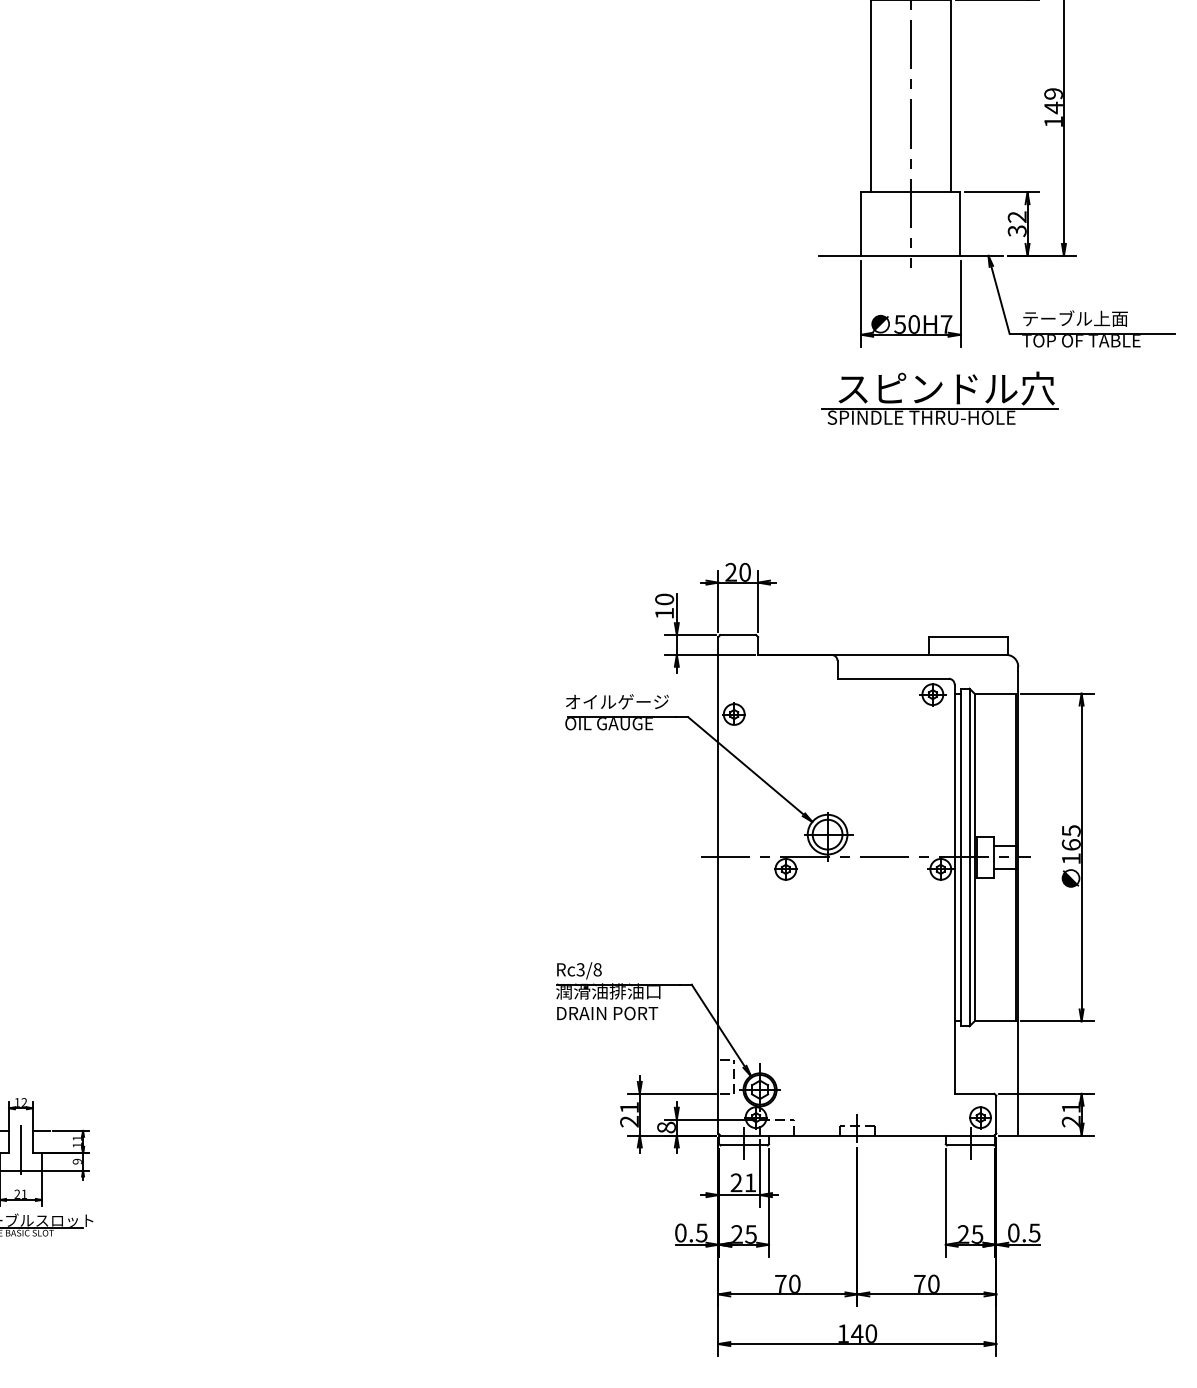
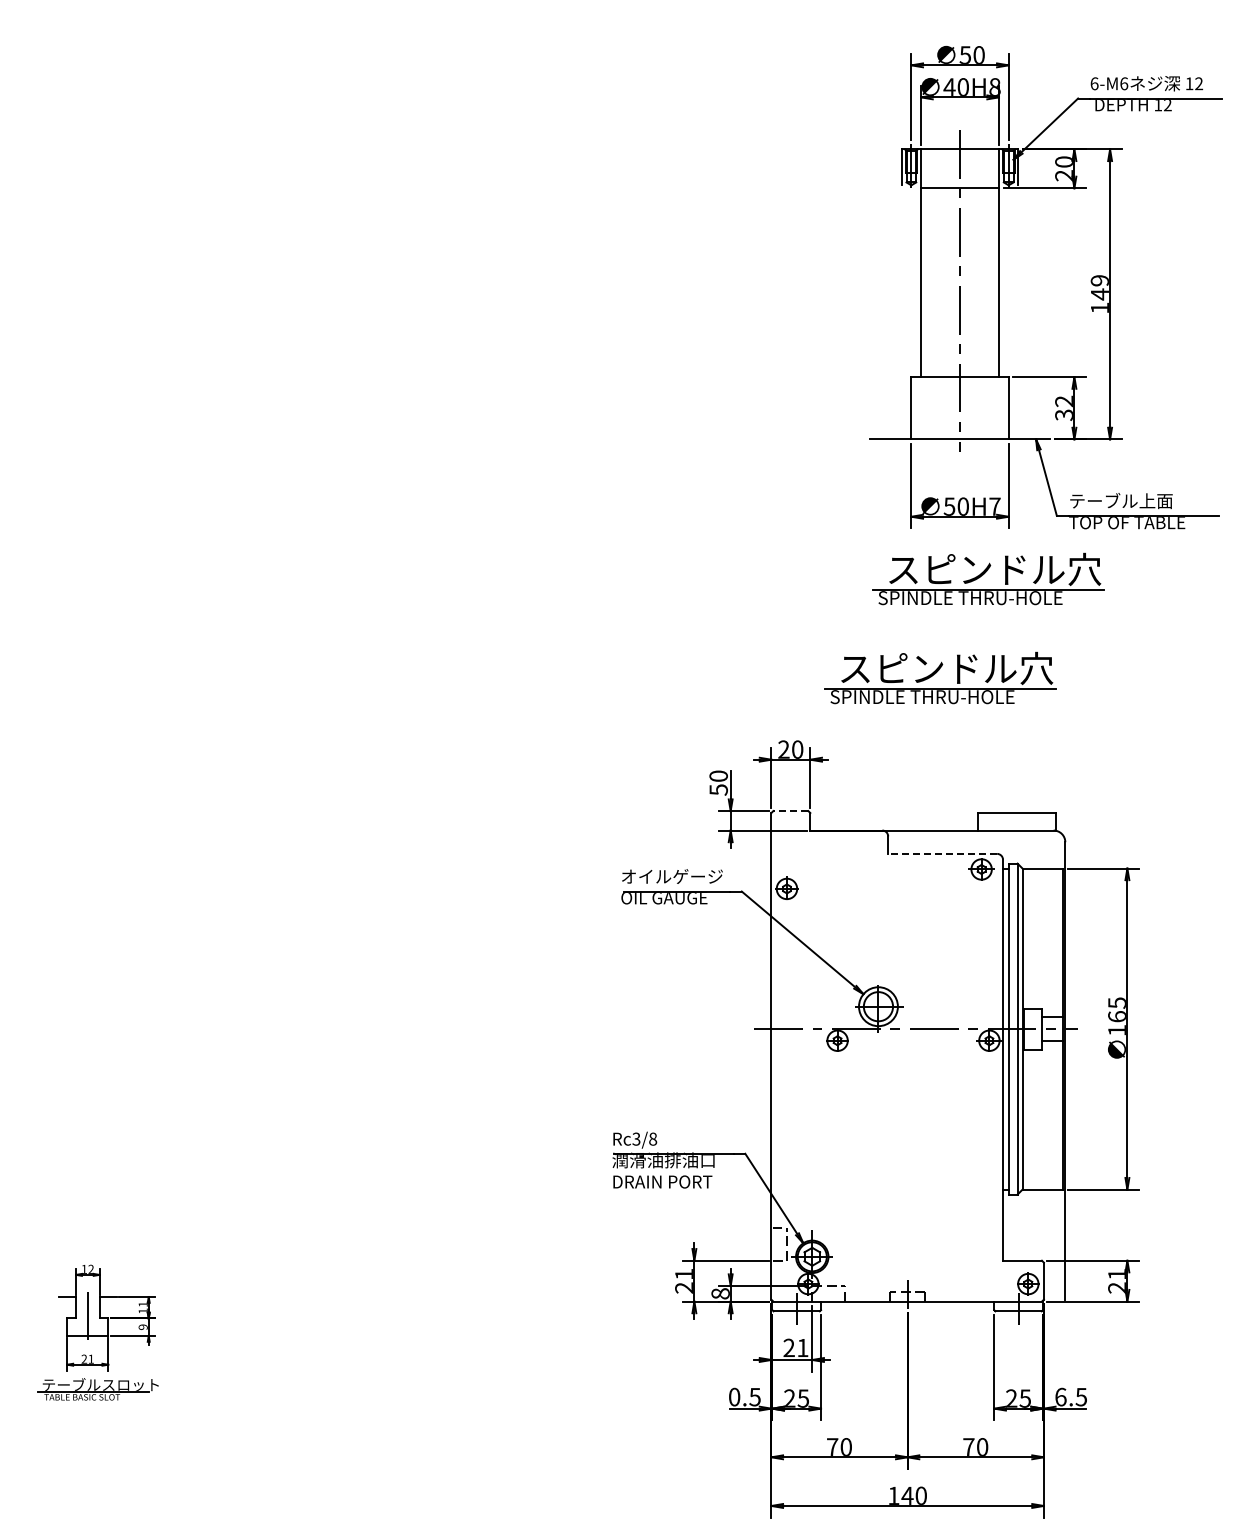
part: (890, 498) -> (940, 677), added
text: (664, 613) -> (718, 789), 10 -> 50
line: (737, 635) -> (790, 811), solid -> dashed
line: (892, 678) -> (942, 853), solid -> dashed
text: (1013, 1232) -> (1060, 1396), 0.5 -> 6.5

